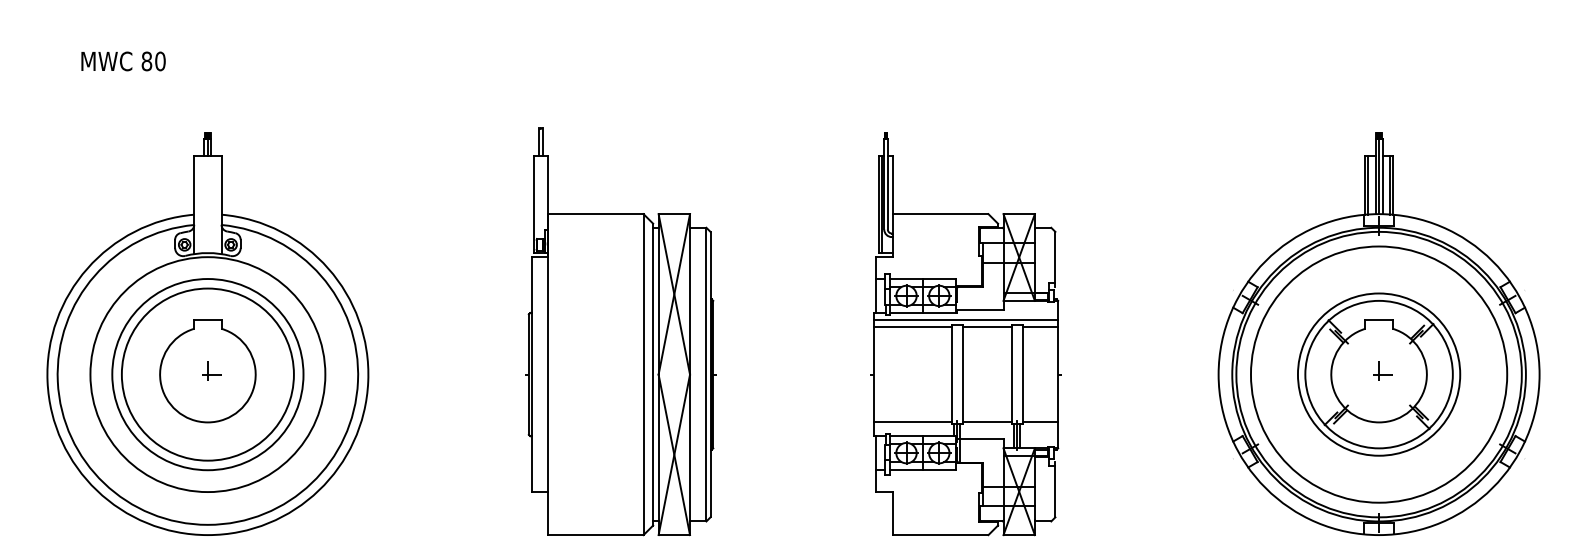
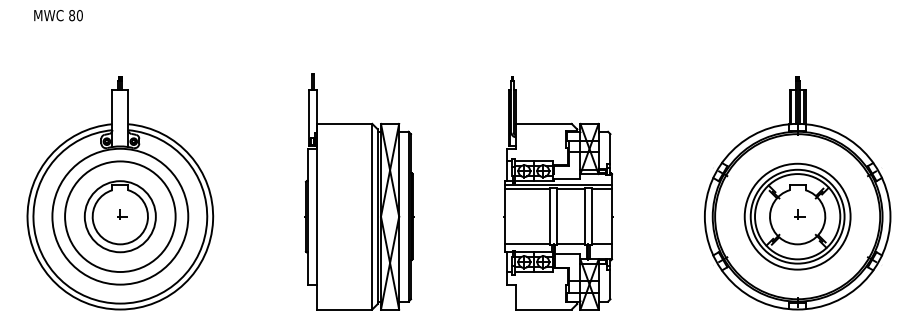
text: (123, 61) -> (58, 15), moved
circle: (206, 374) -> (119, 216), size x0.71
circle: (1378, 374) -> (797, 216), size x0.71

